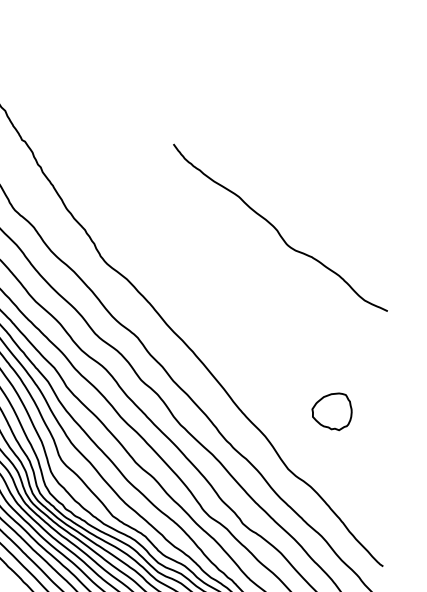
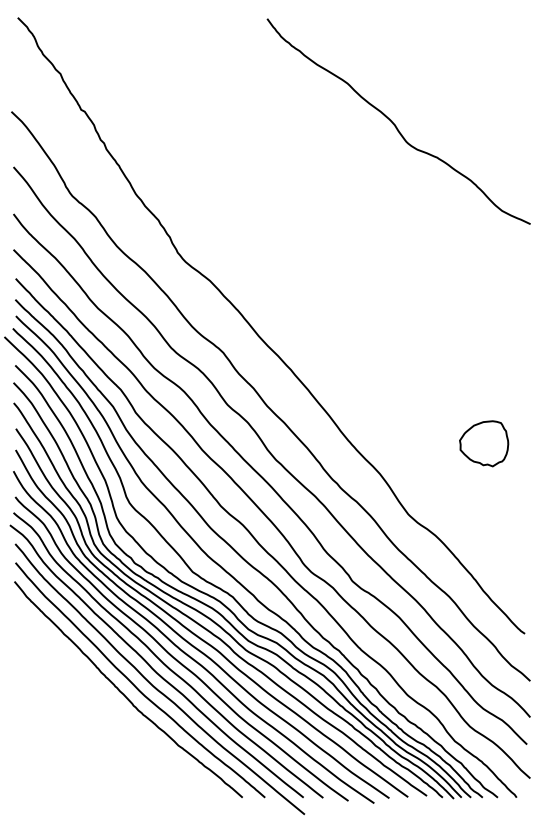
curve: (277, 230) -> (395, 124), moved
part: (332, 411) -> (484, 443), moved

